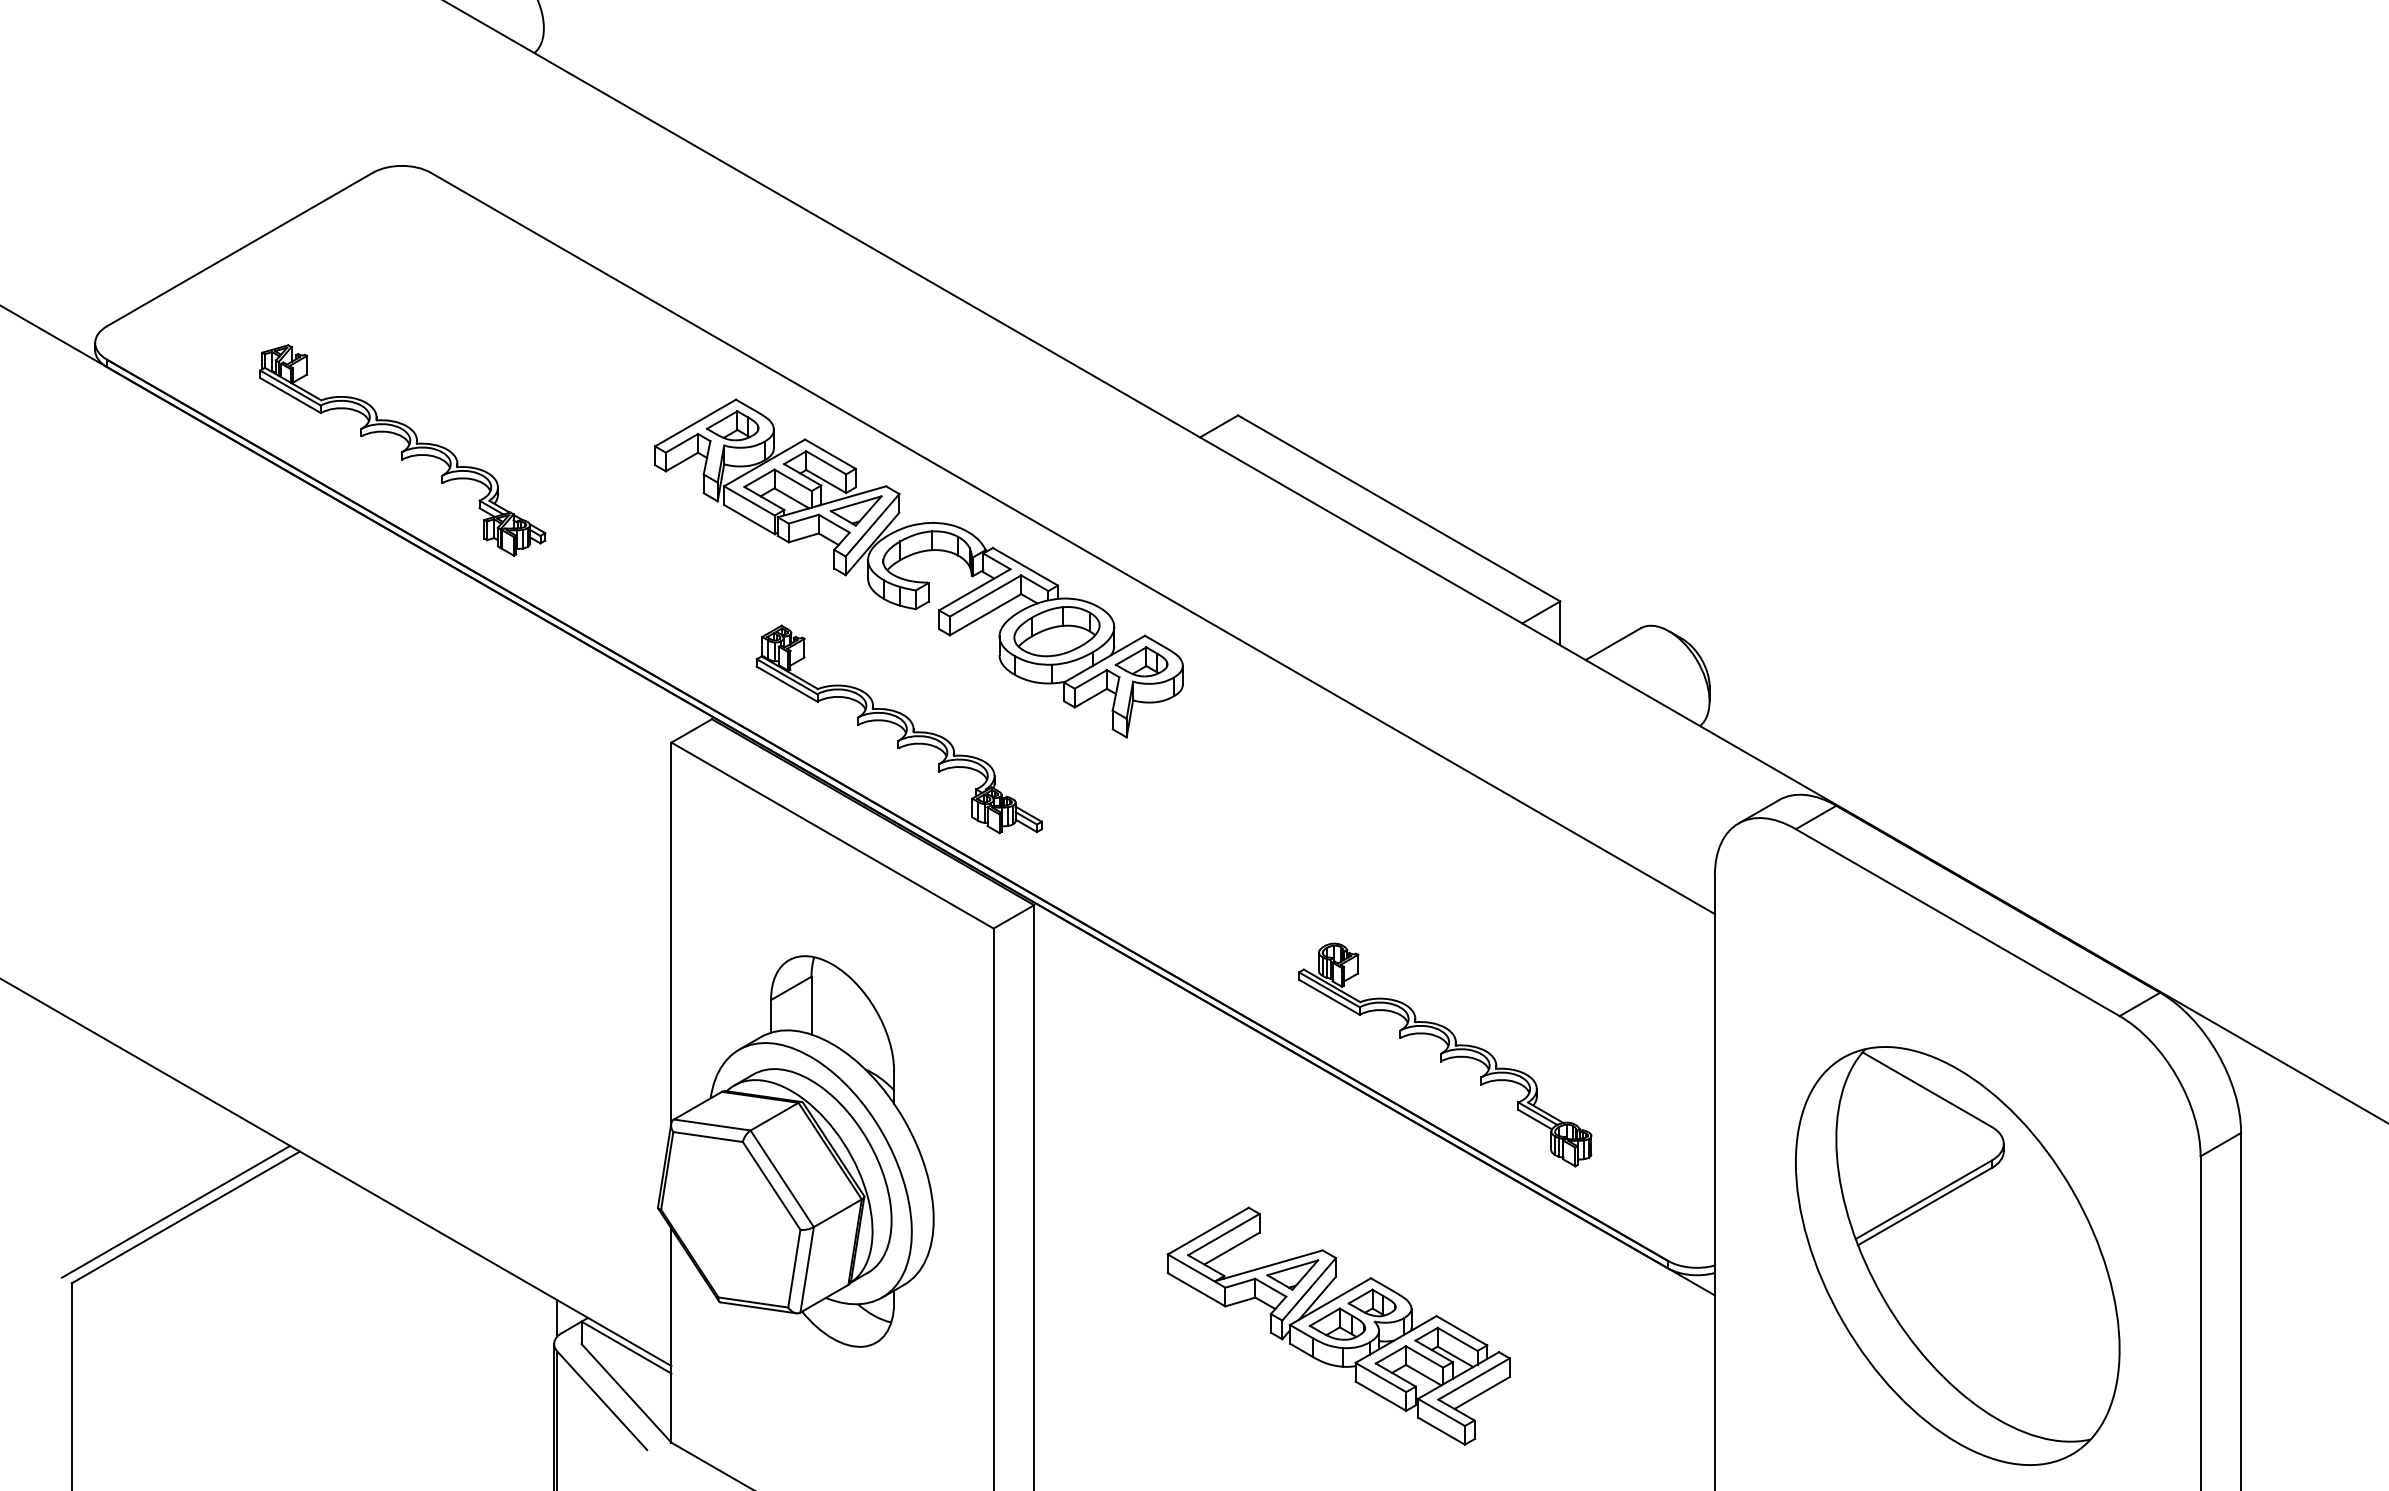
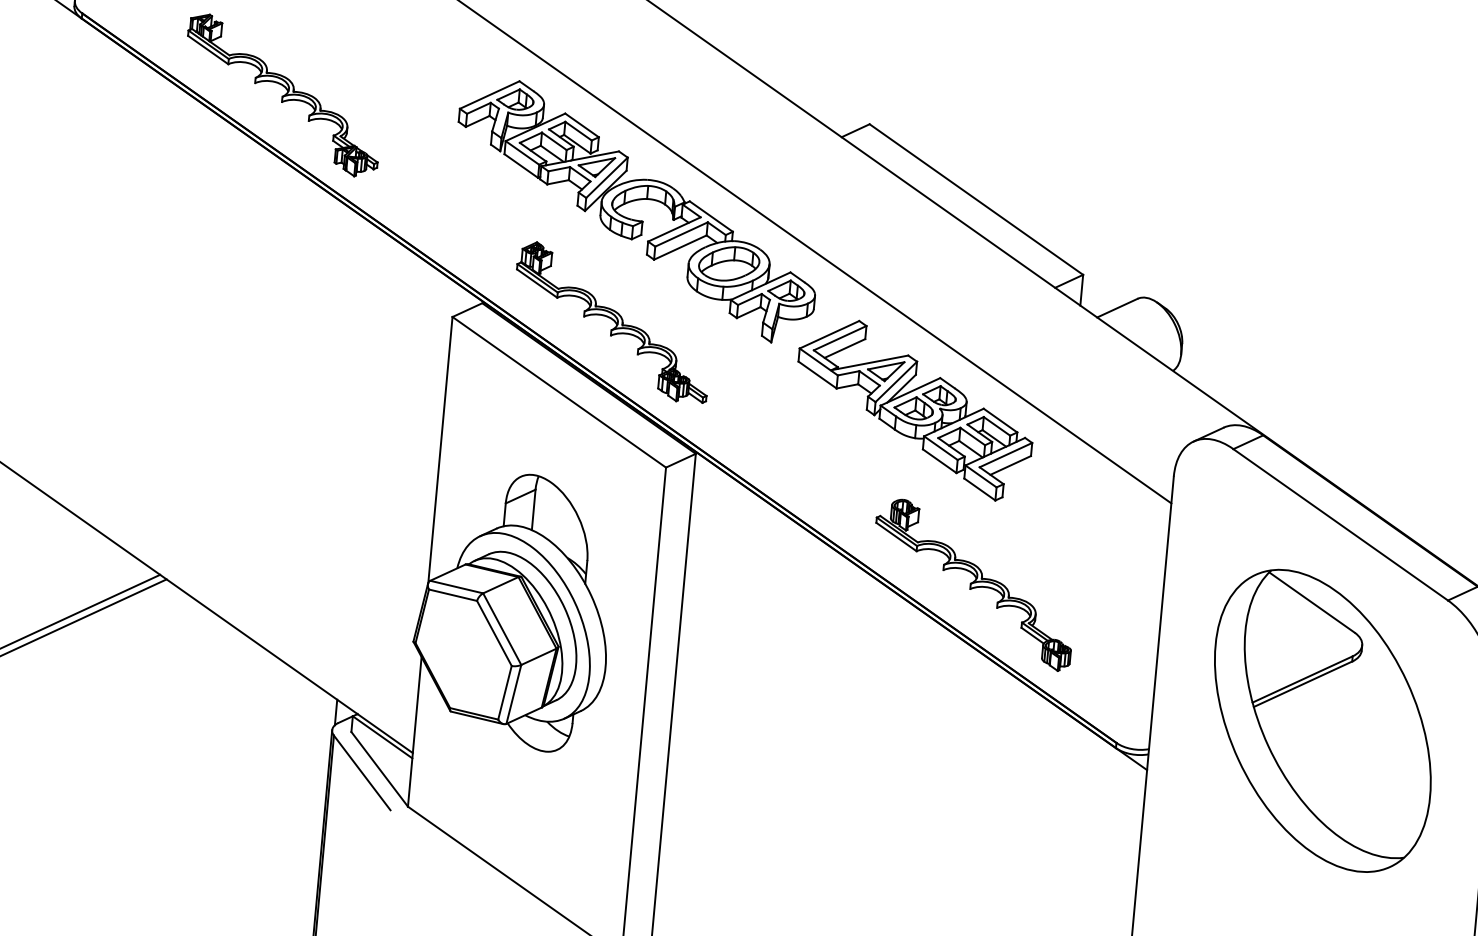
part: (1957, 1255) -> (1322, 720), moved
part: (1338, 1325) -> (914, 409), moved

